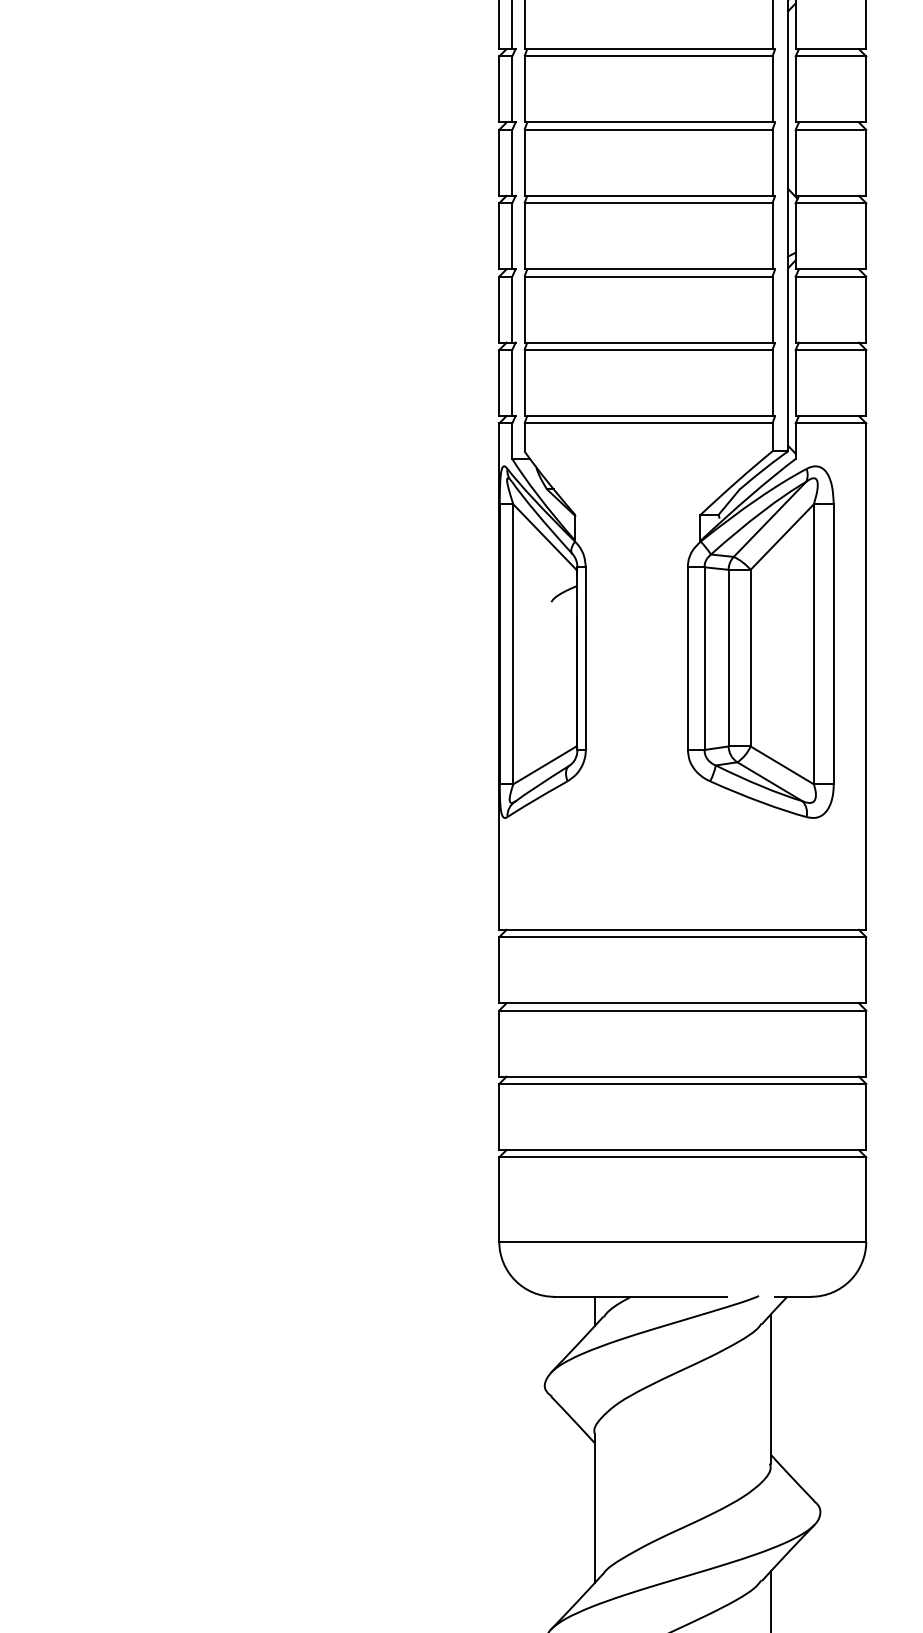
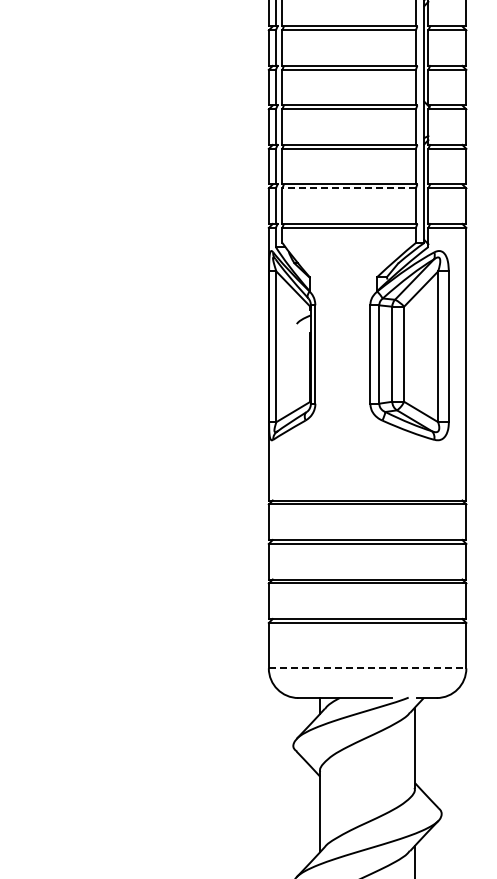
line: (649, 350) -> (349, 188), solid -> dashed
line: (682, 1241) -> (367, 668), solid -> dashed

